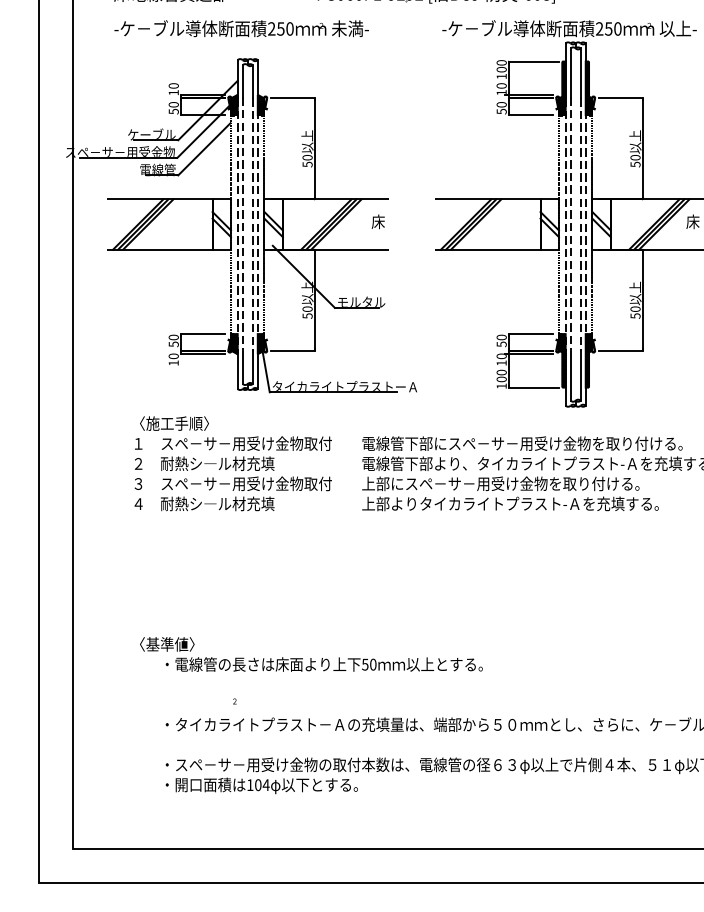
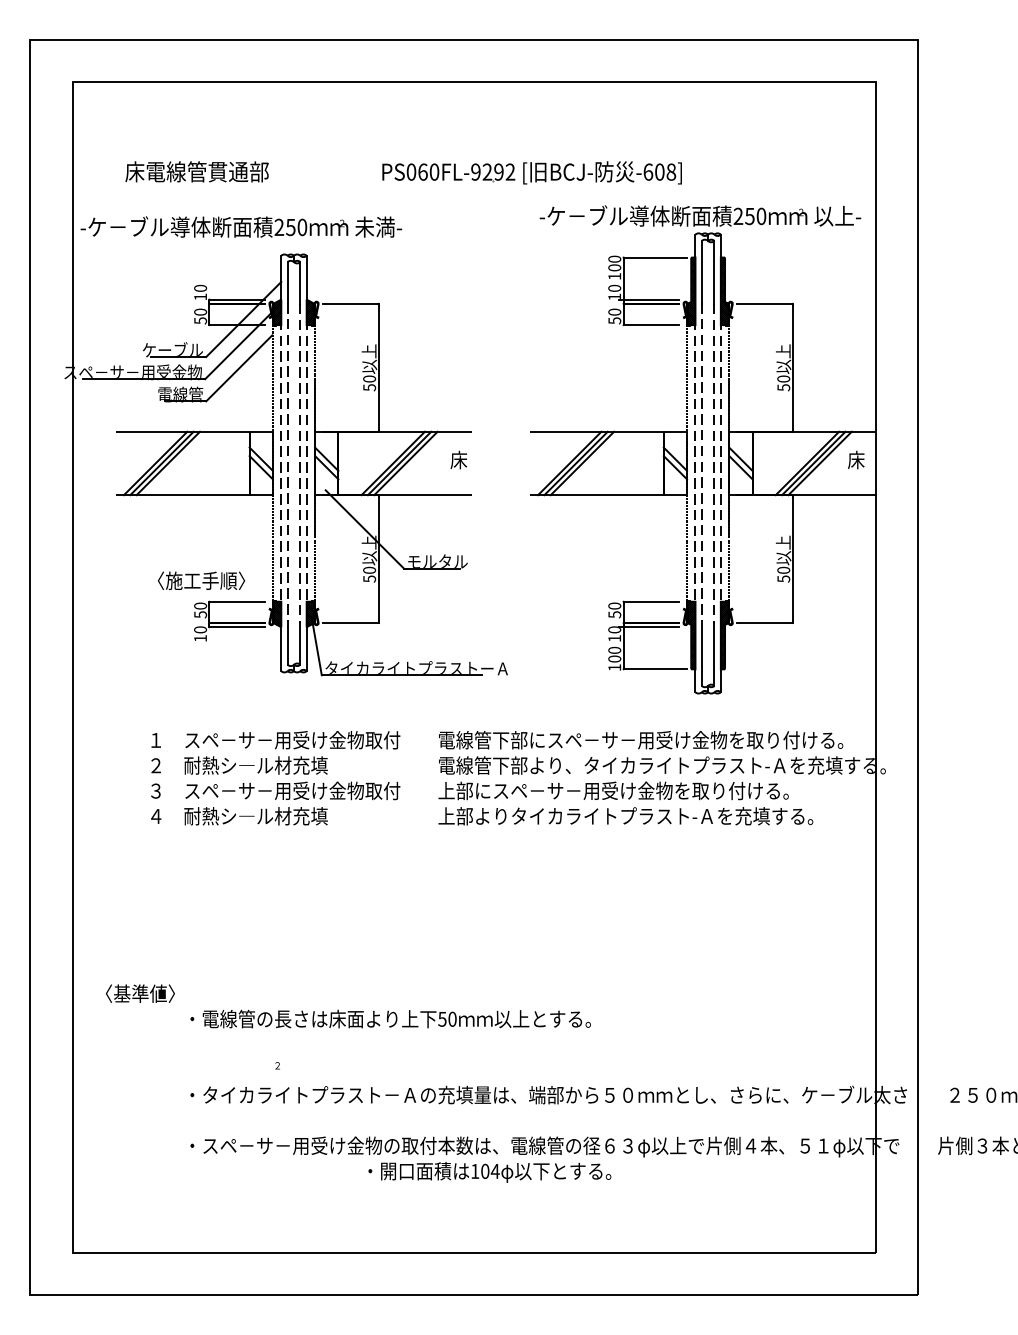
text: (241, 28) -> (241, 226), moved
text: (174, 423) -> (201, 580), moved
text: (166, 644) -> (139, 993), moved
text: (261, 785) -> (489, 1172), moved

